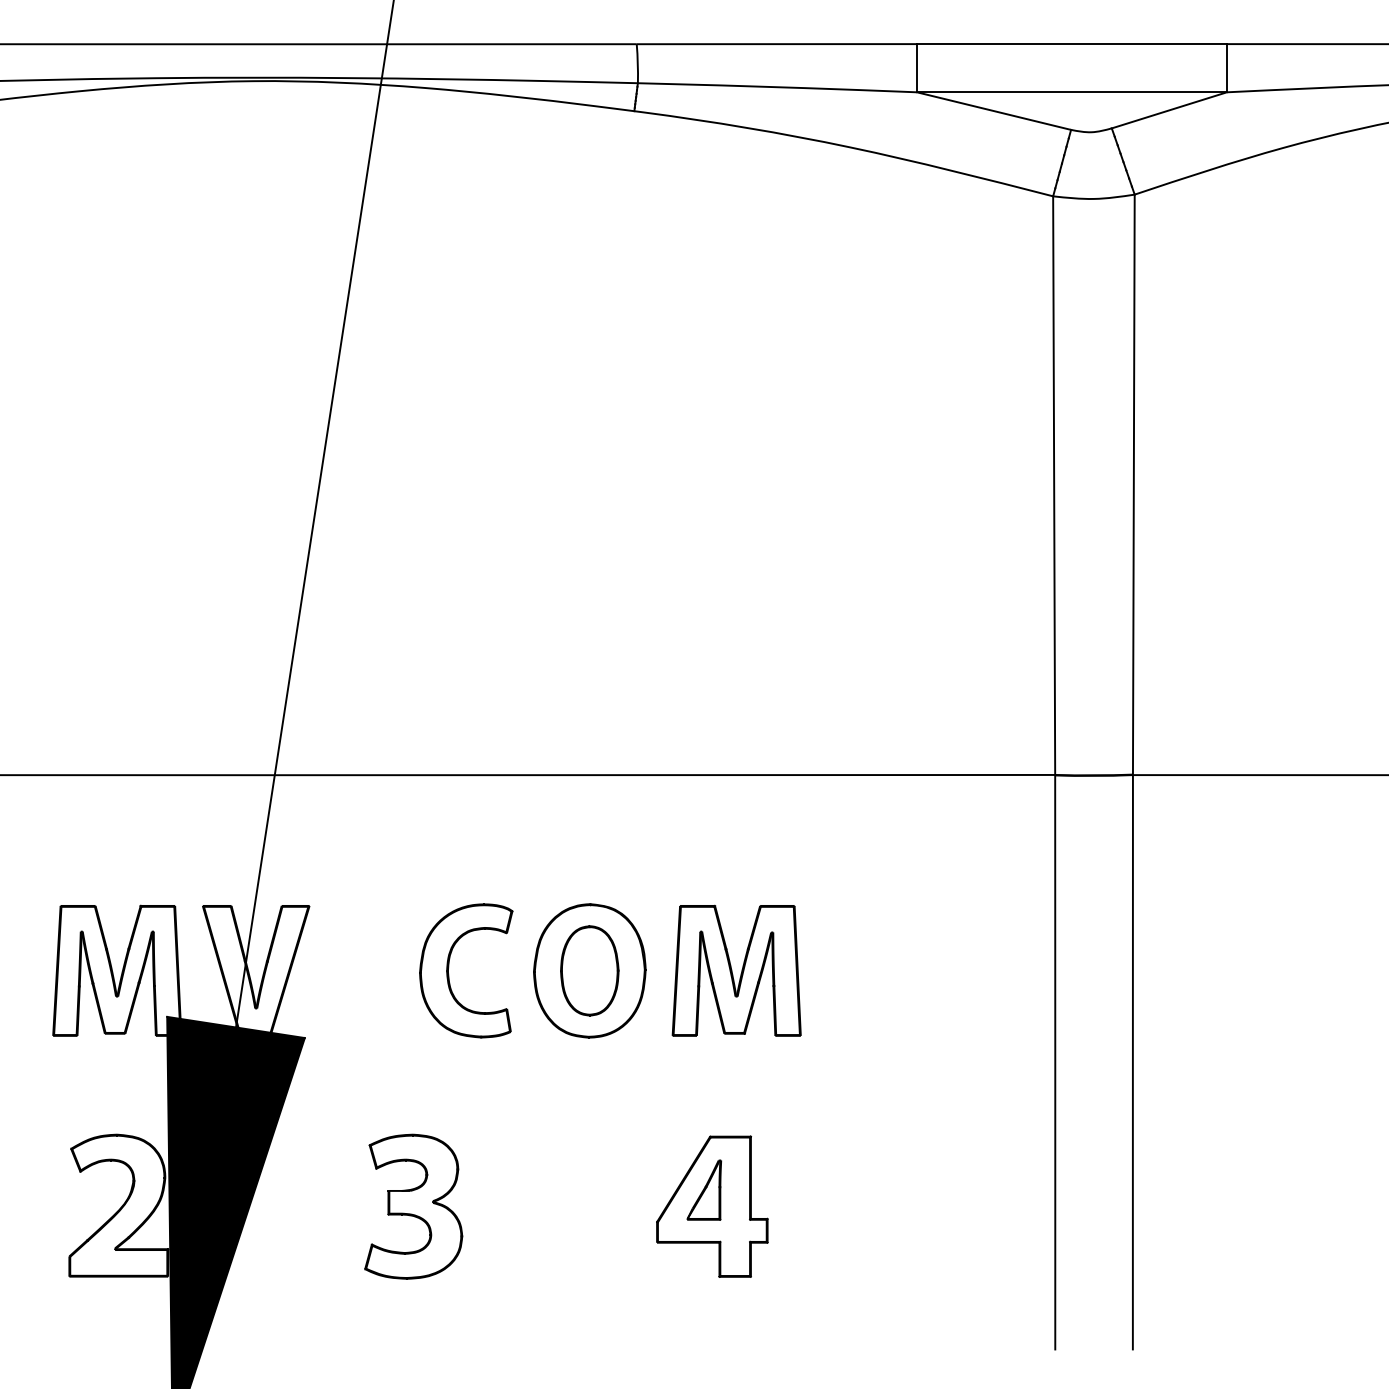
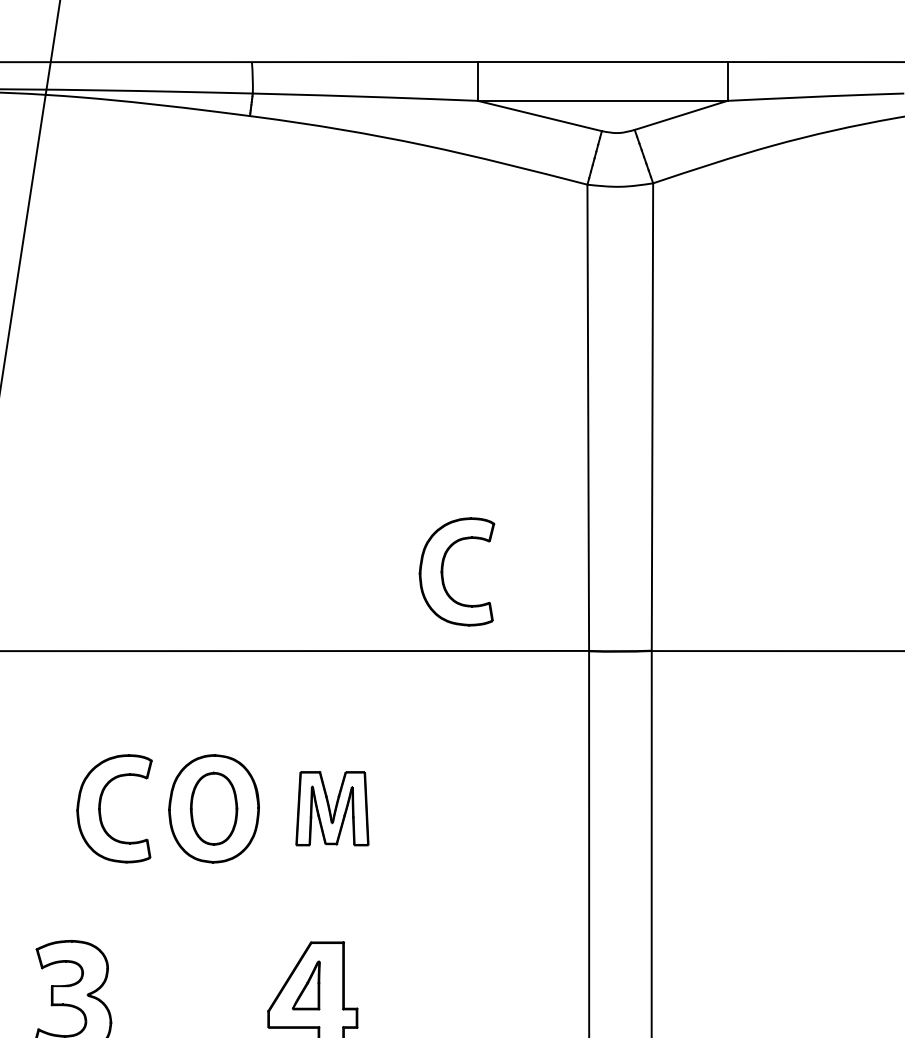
part: (874, 673) -> (443, 569), added
part: (736, 970) -> (332, 808), size x0.7

